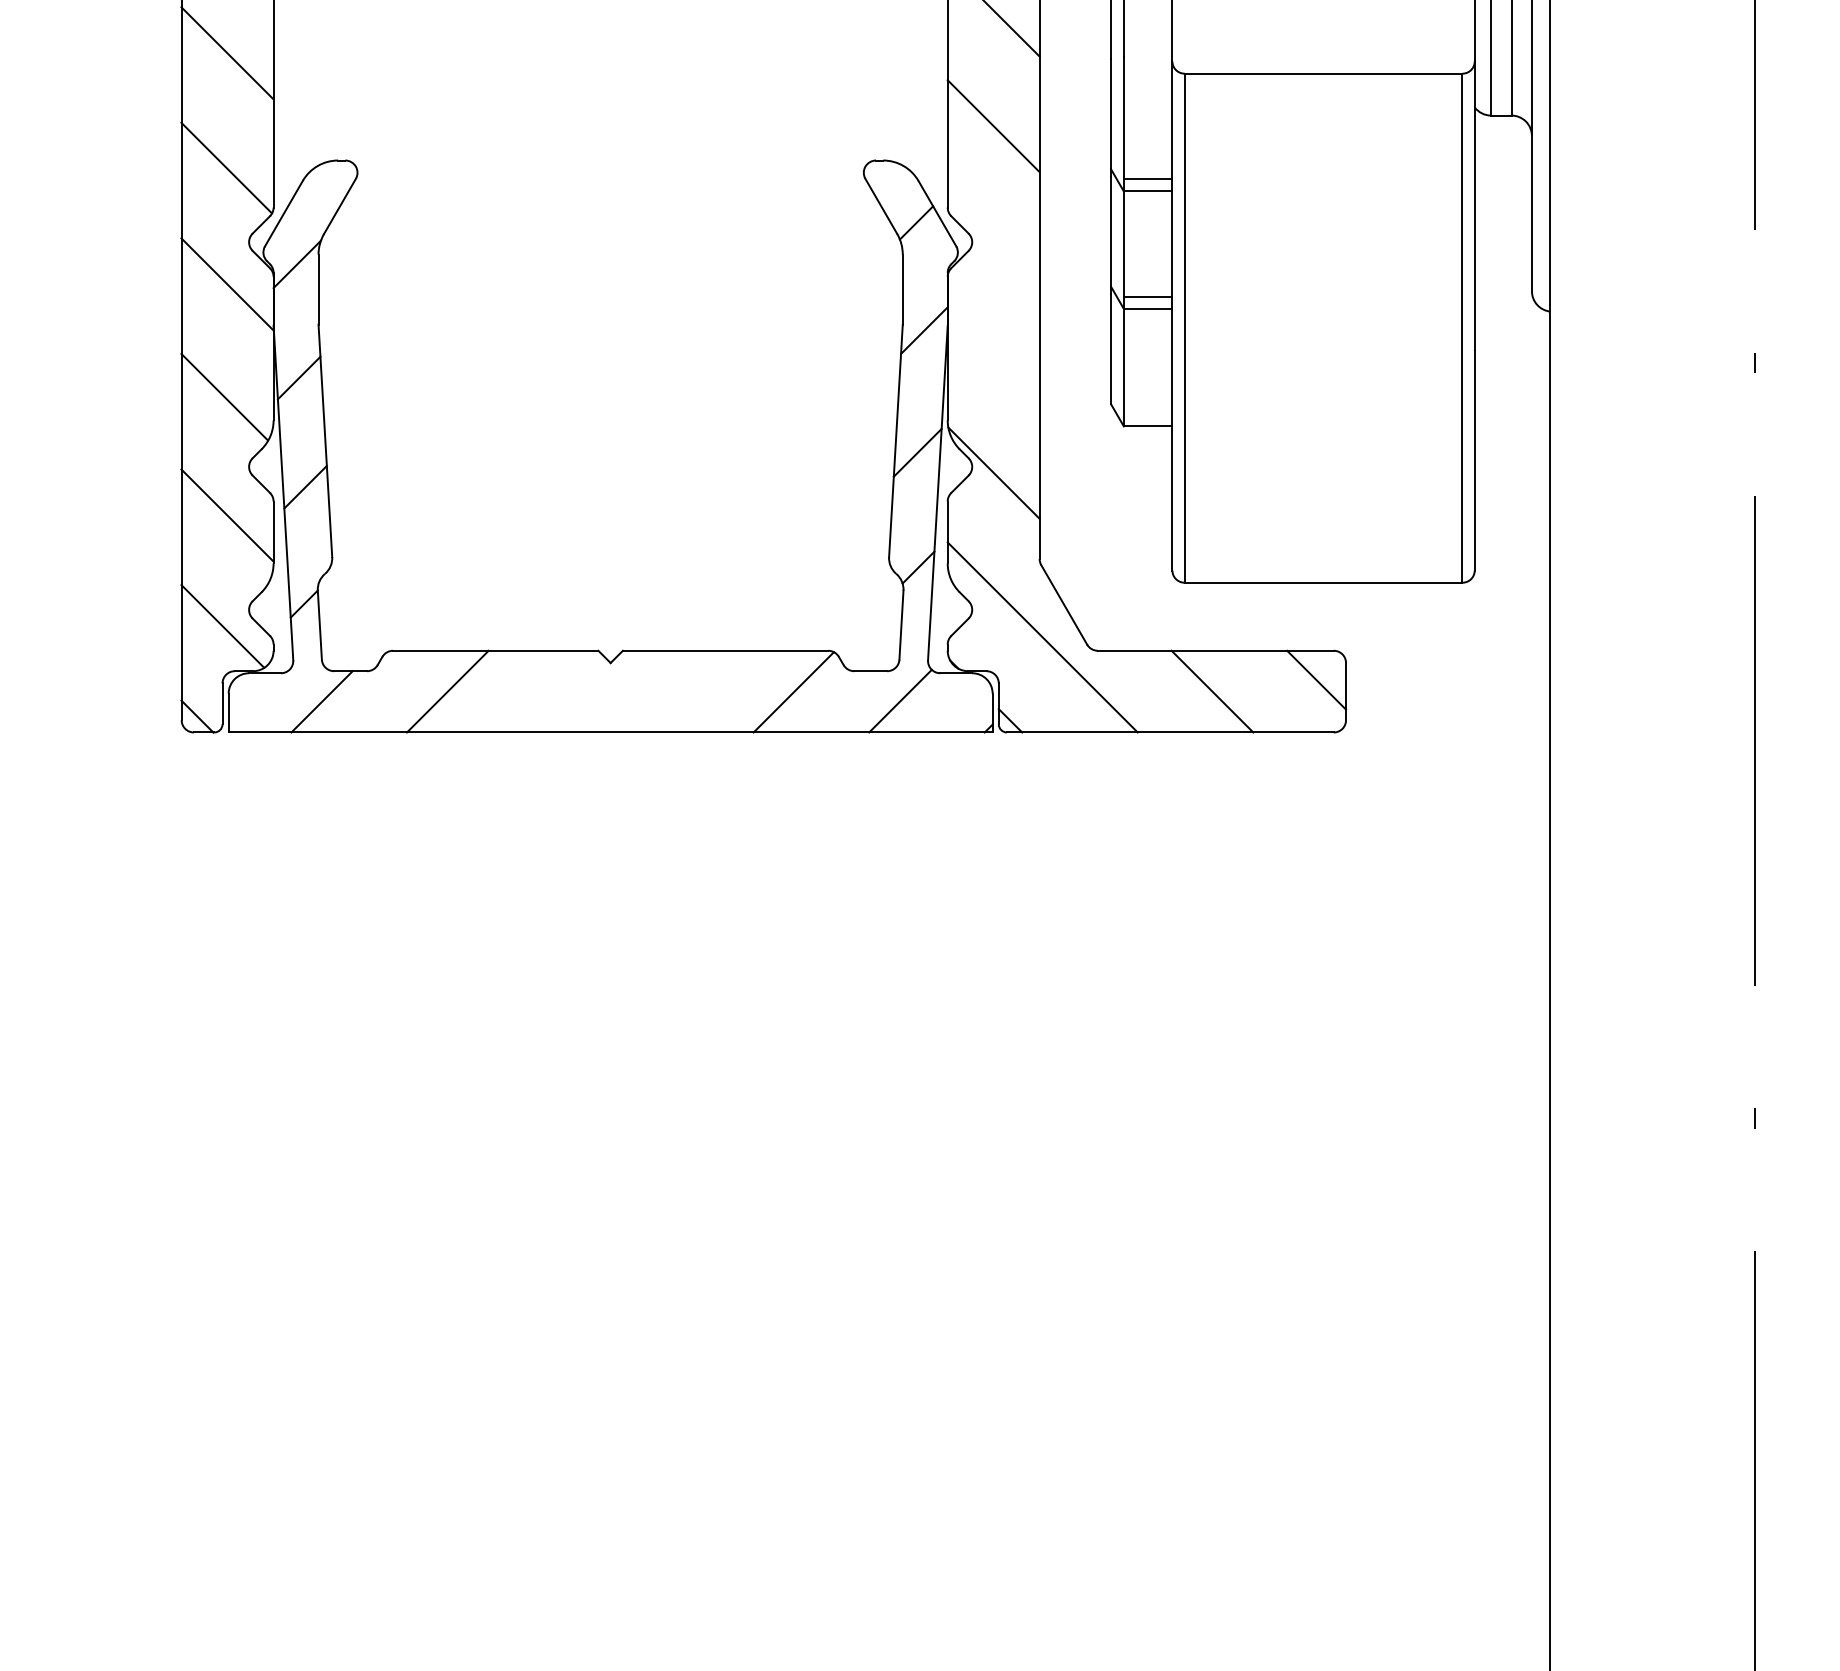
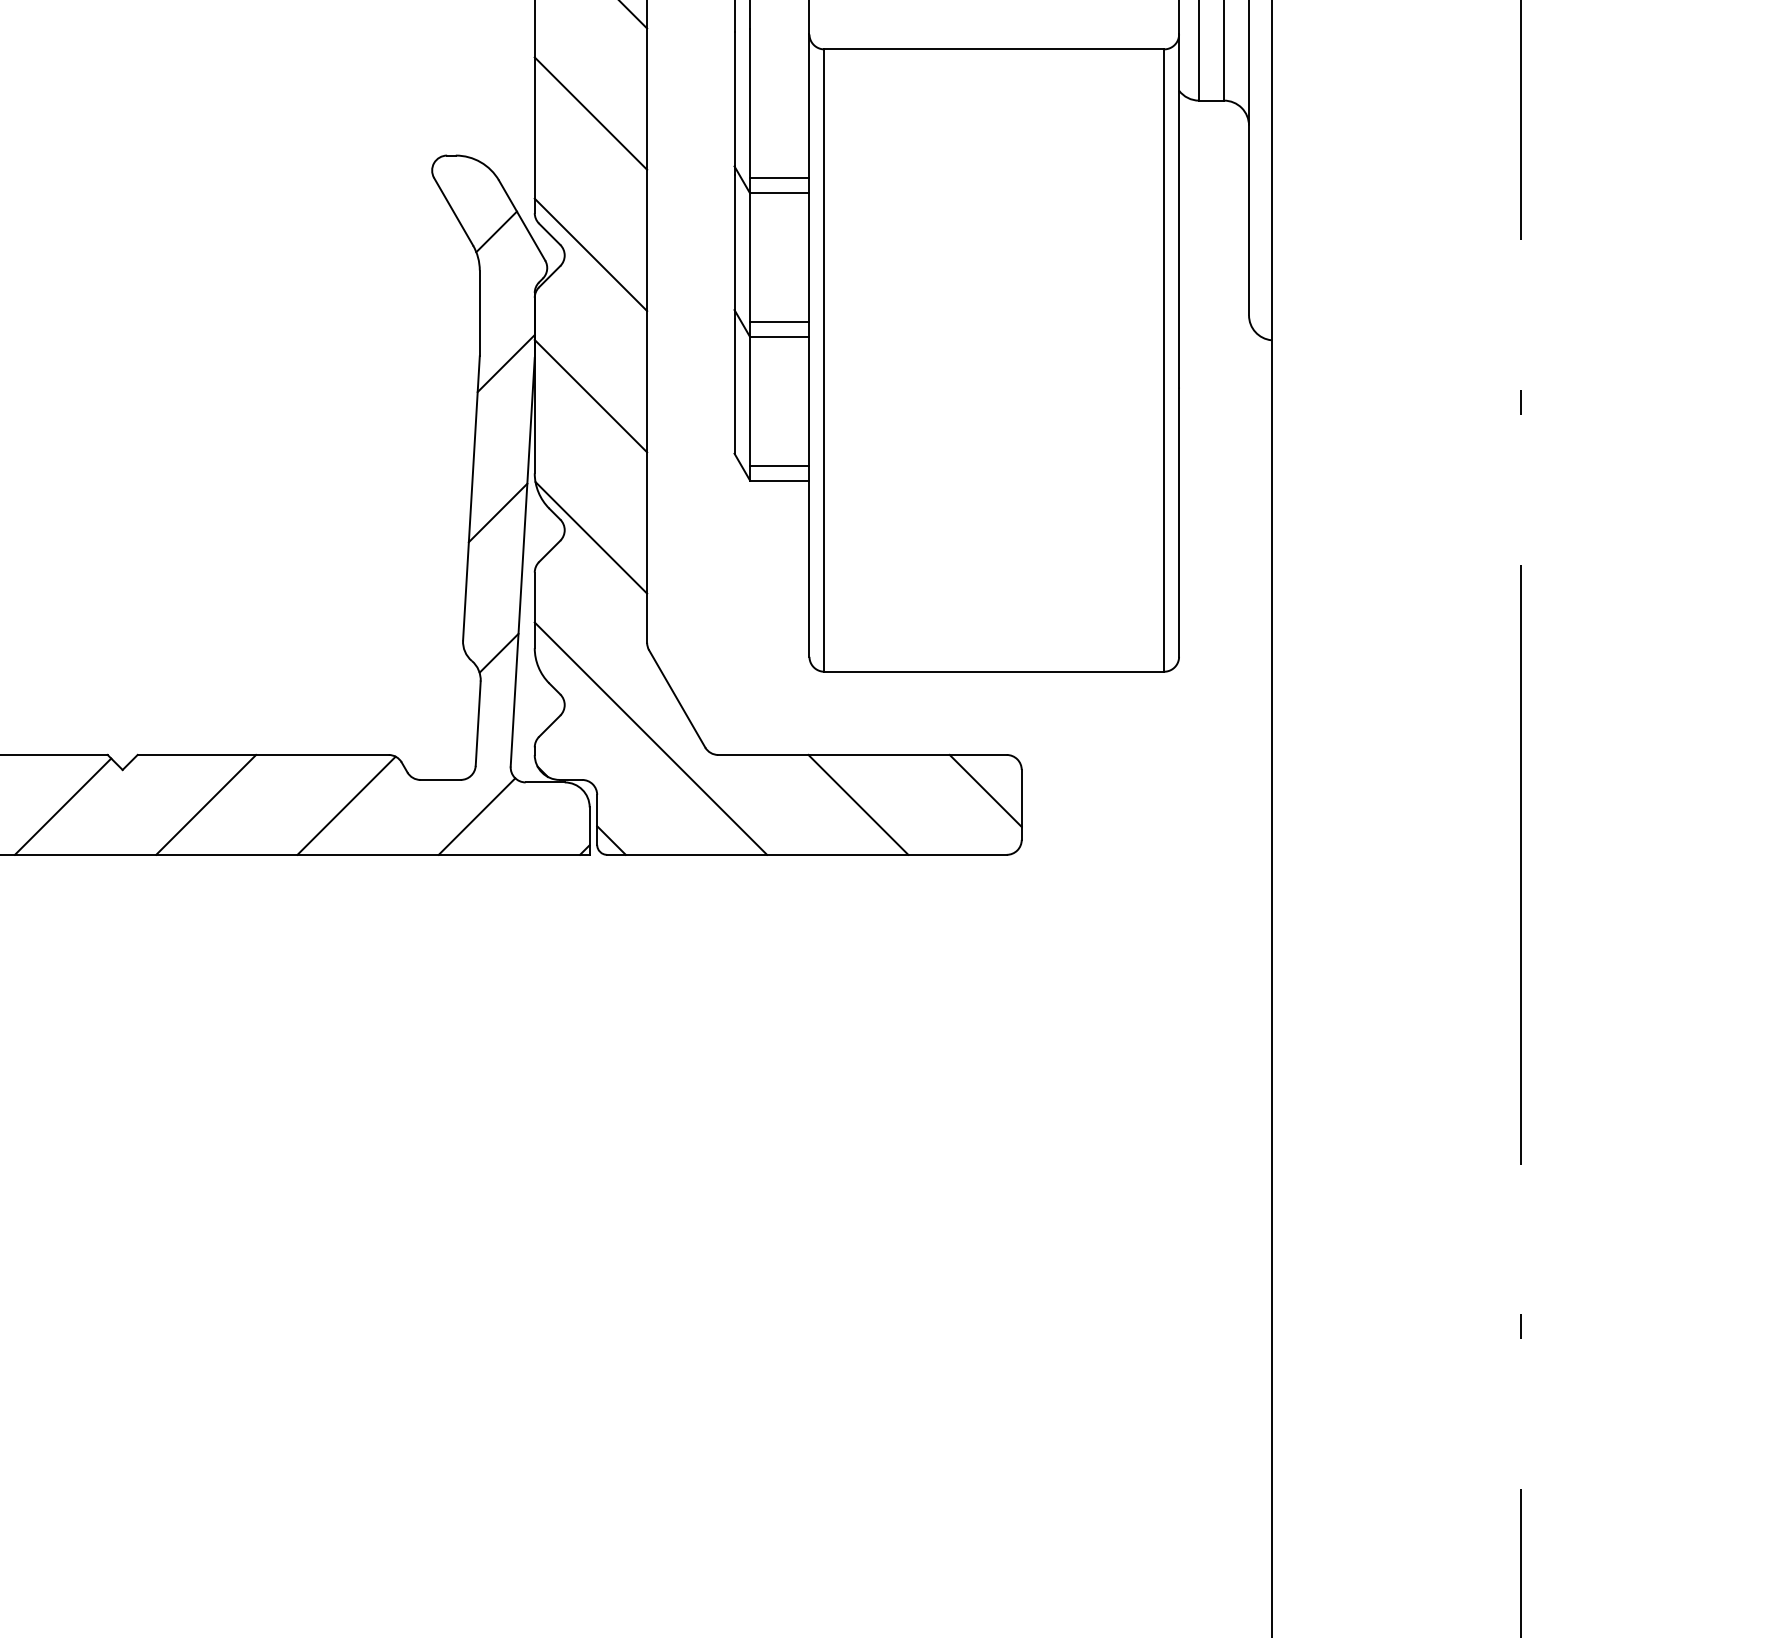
line: (993, 241) -> (590, 254), added
line: (993, 357) -> (590, 396), added
line: (1147, 414) -> (779, 466), added
line: (678, 691) -> (205, 804), added
line: (561, 692) -> (62, 805), added

